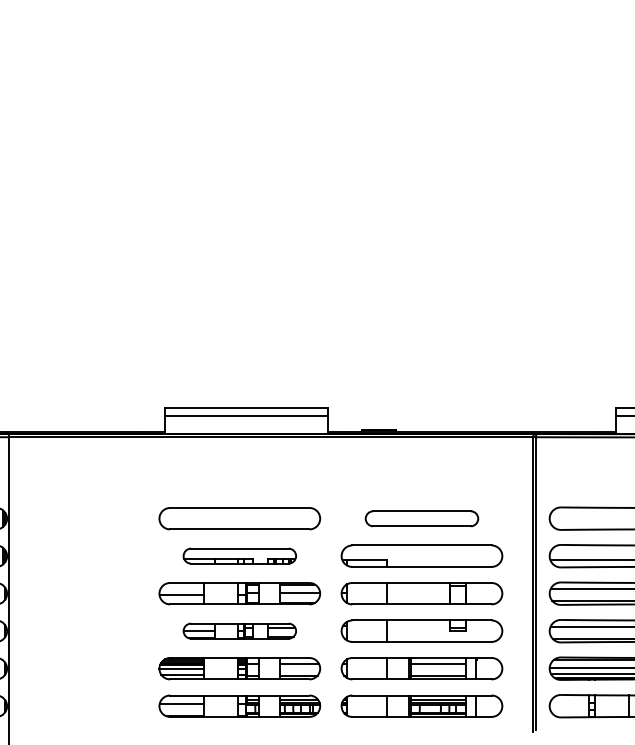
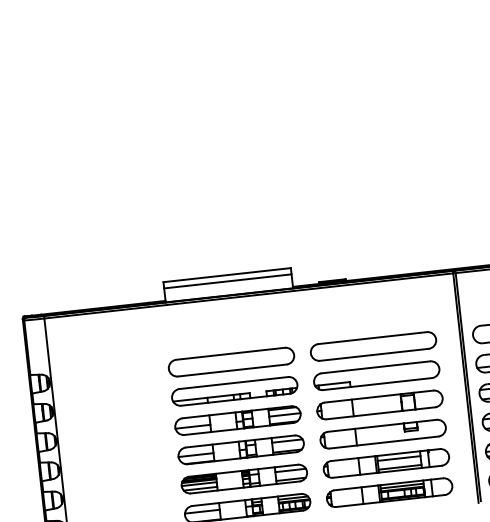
part: (421, 518) -> (373, 346), size x1.43
part: (239, 555) -> (234, 390), size x1.43
part: (239, 630) -> (240, 449), size x1.43

